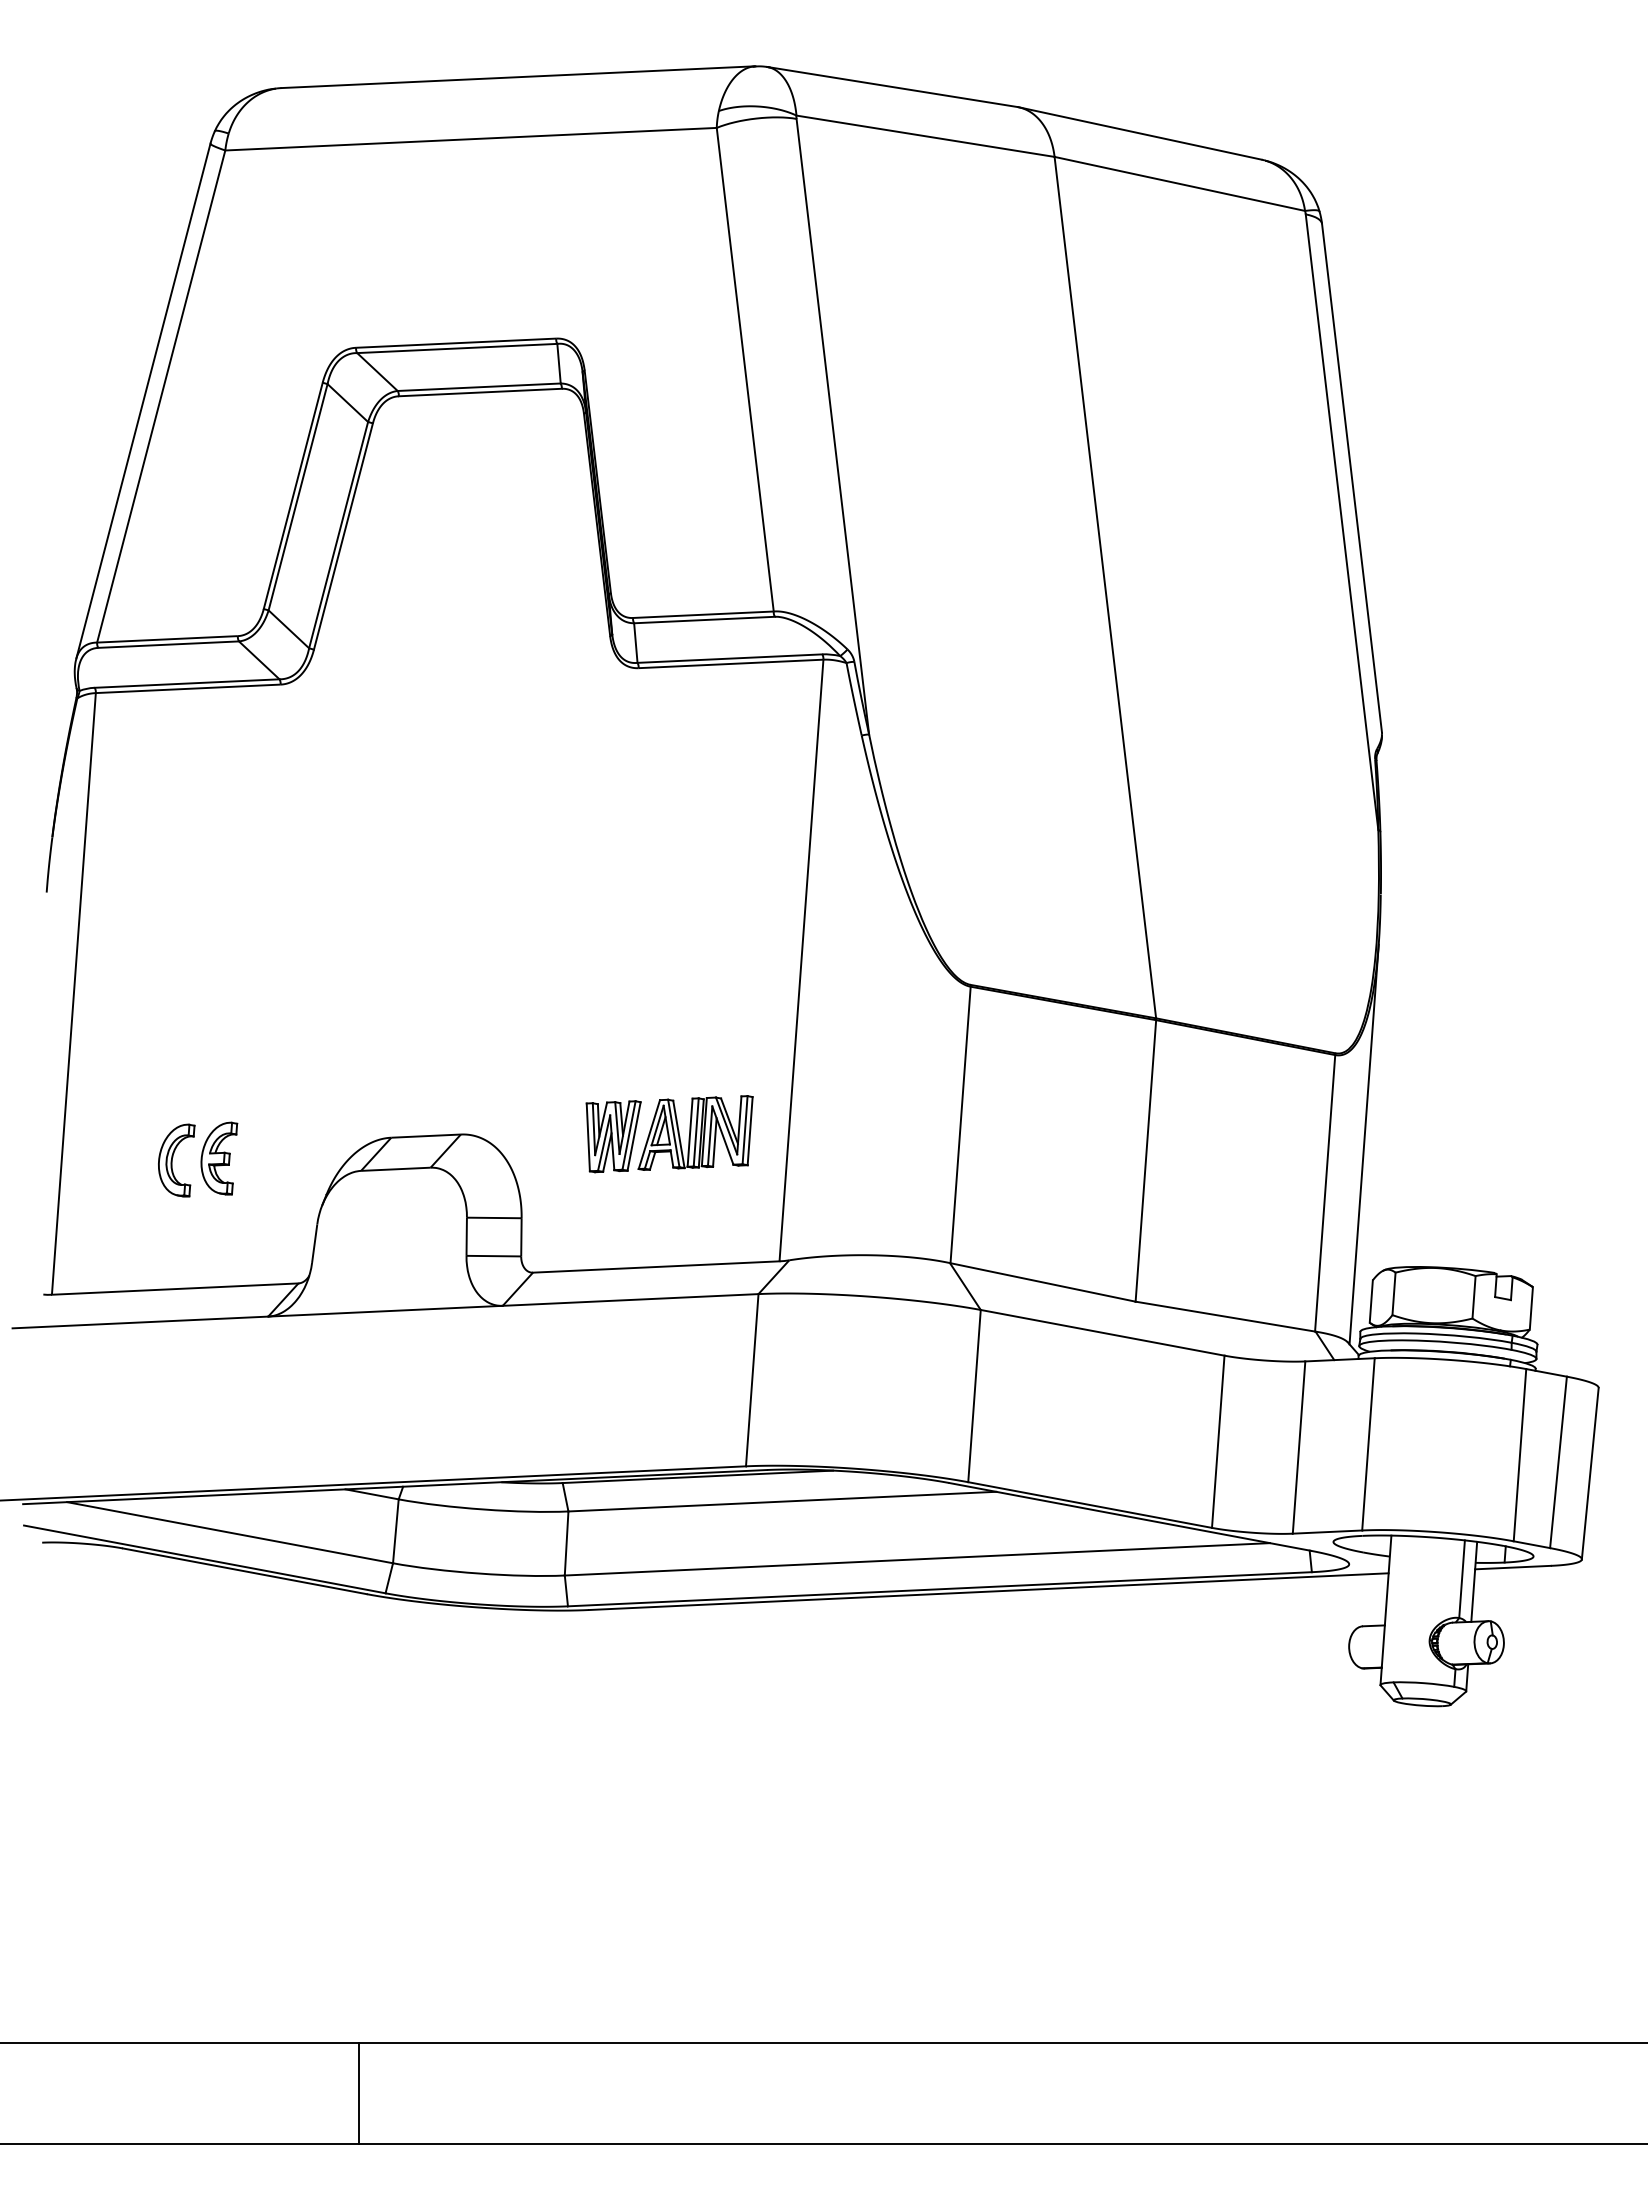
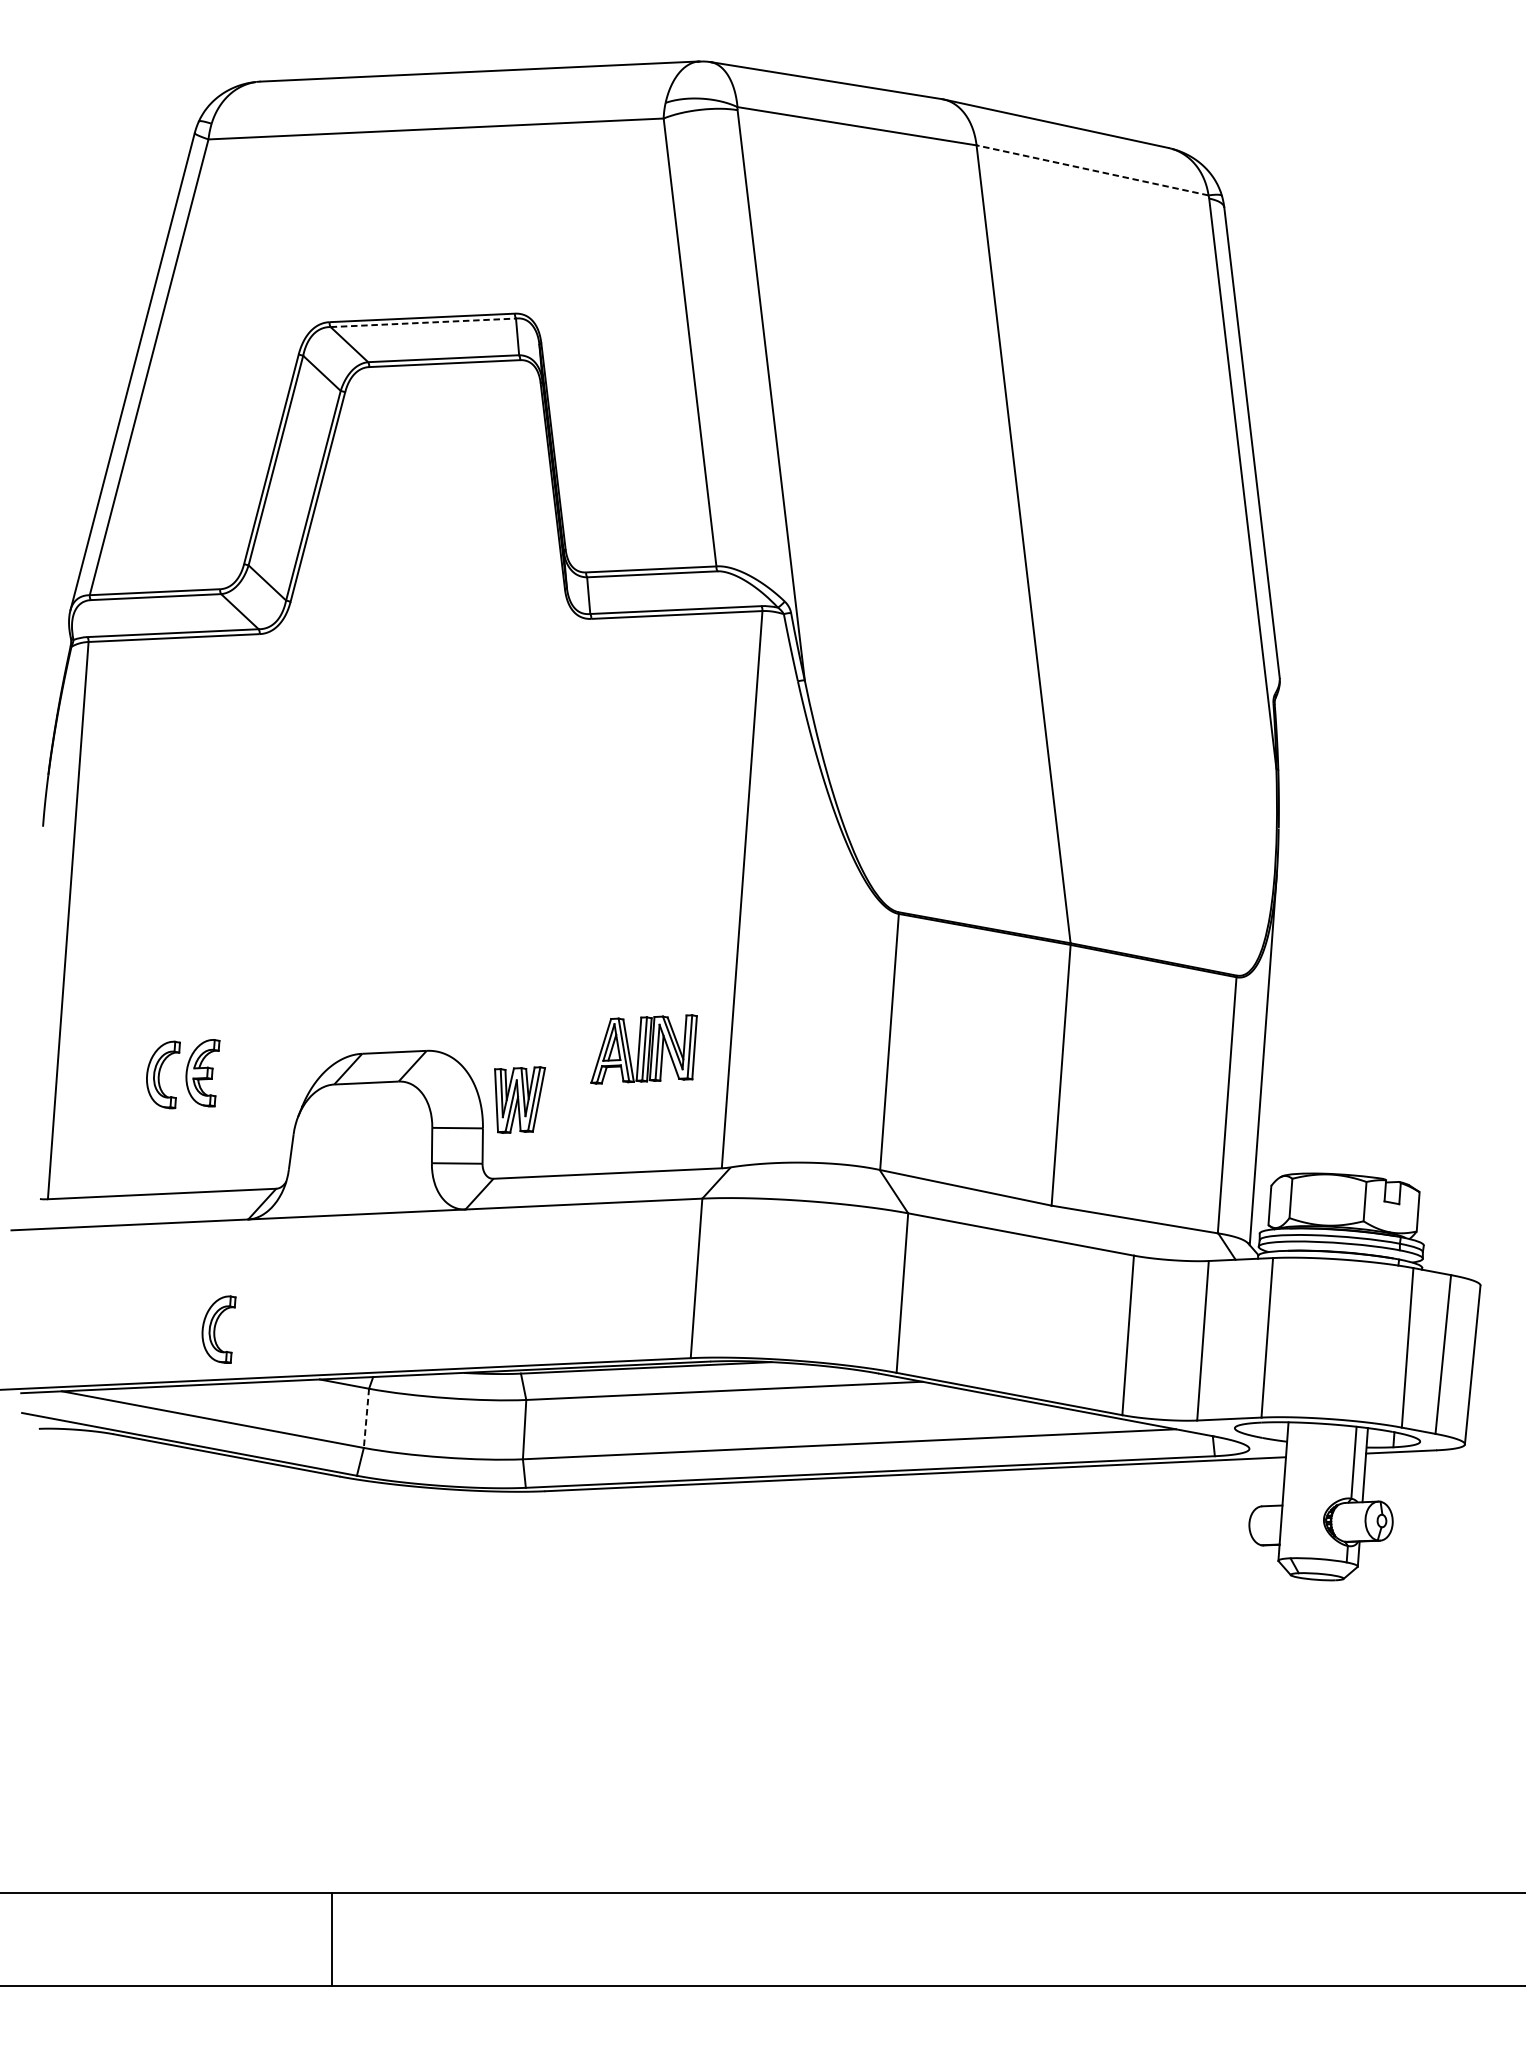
line: (1179, 183) -> (1092, 170), solid -> dashed
line: (457, 348) -> (423, 322), solid -> dashed
part: (613, 1136) -> (519, 1099), moved
part: (236, 1435) -> (218, 1329), added
line: (395, 1531) -> (366, 1418), solid -> dashed

